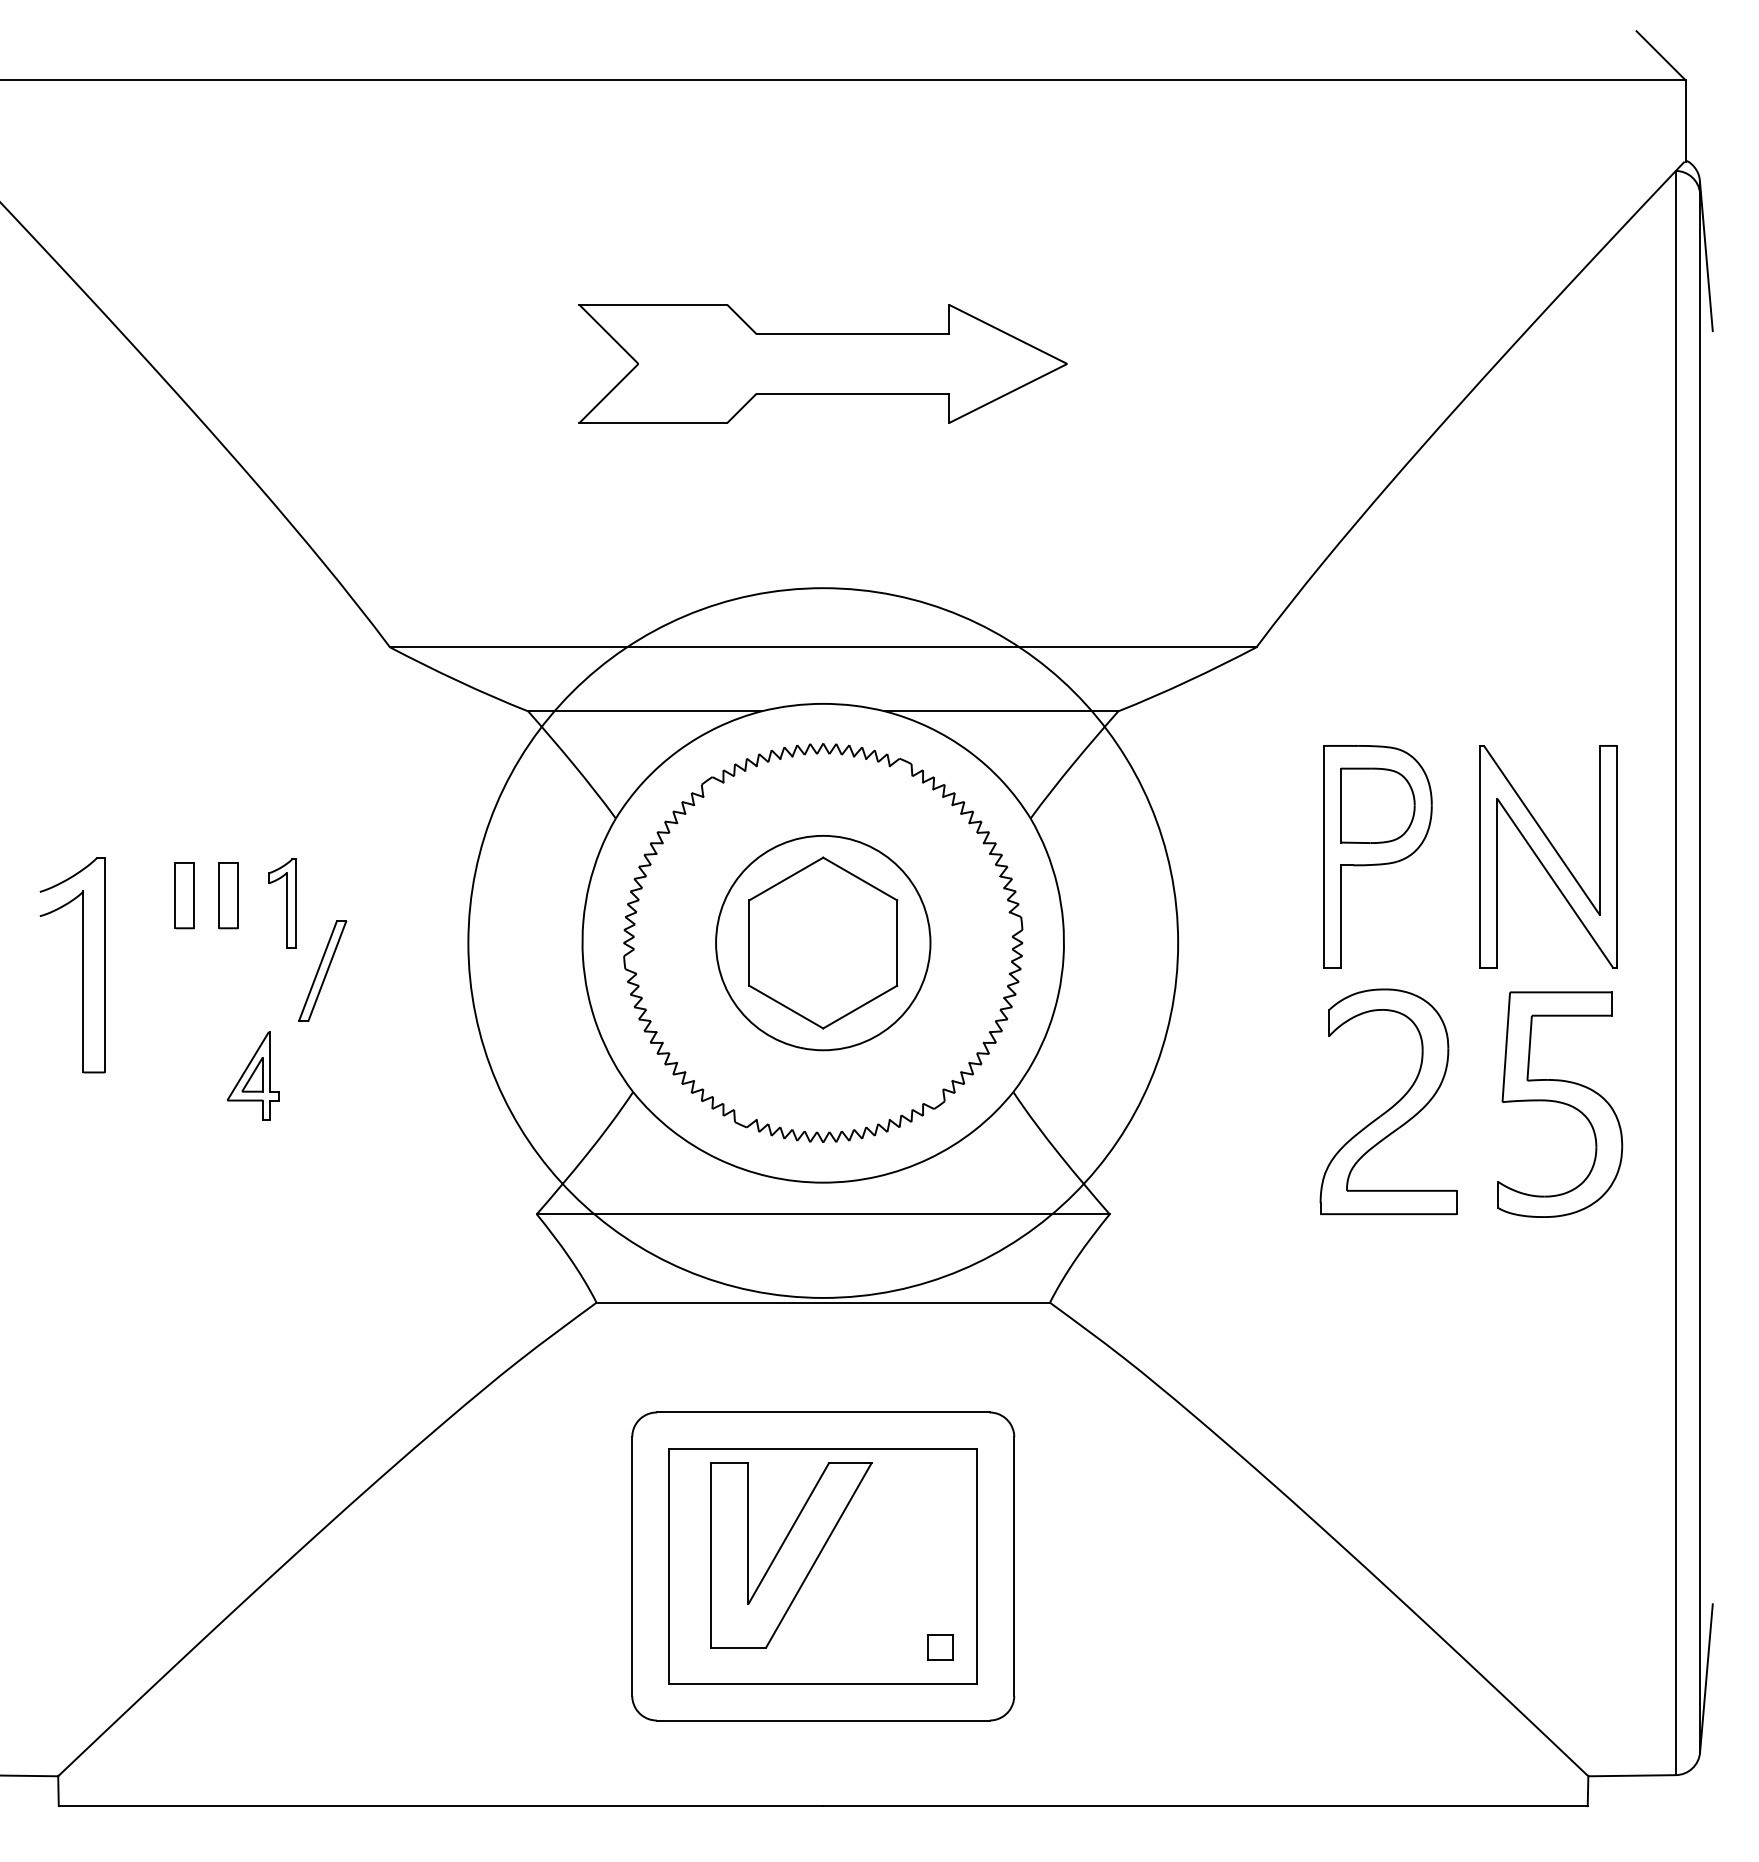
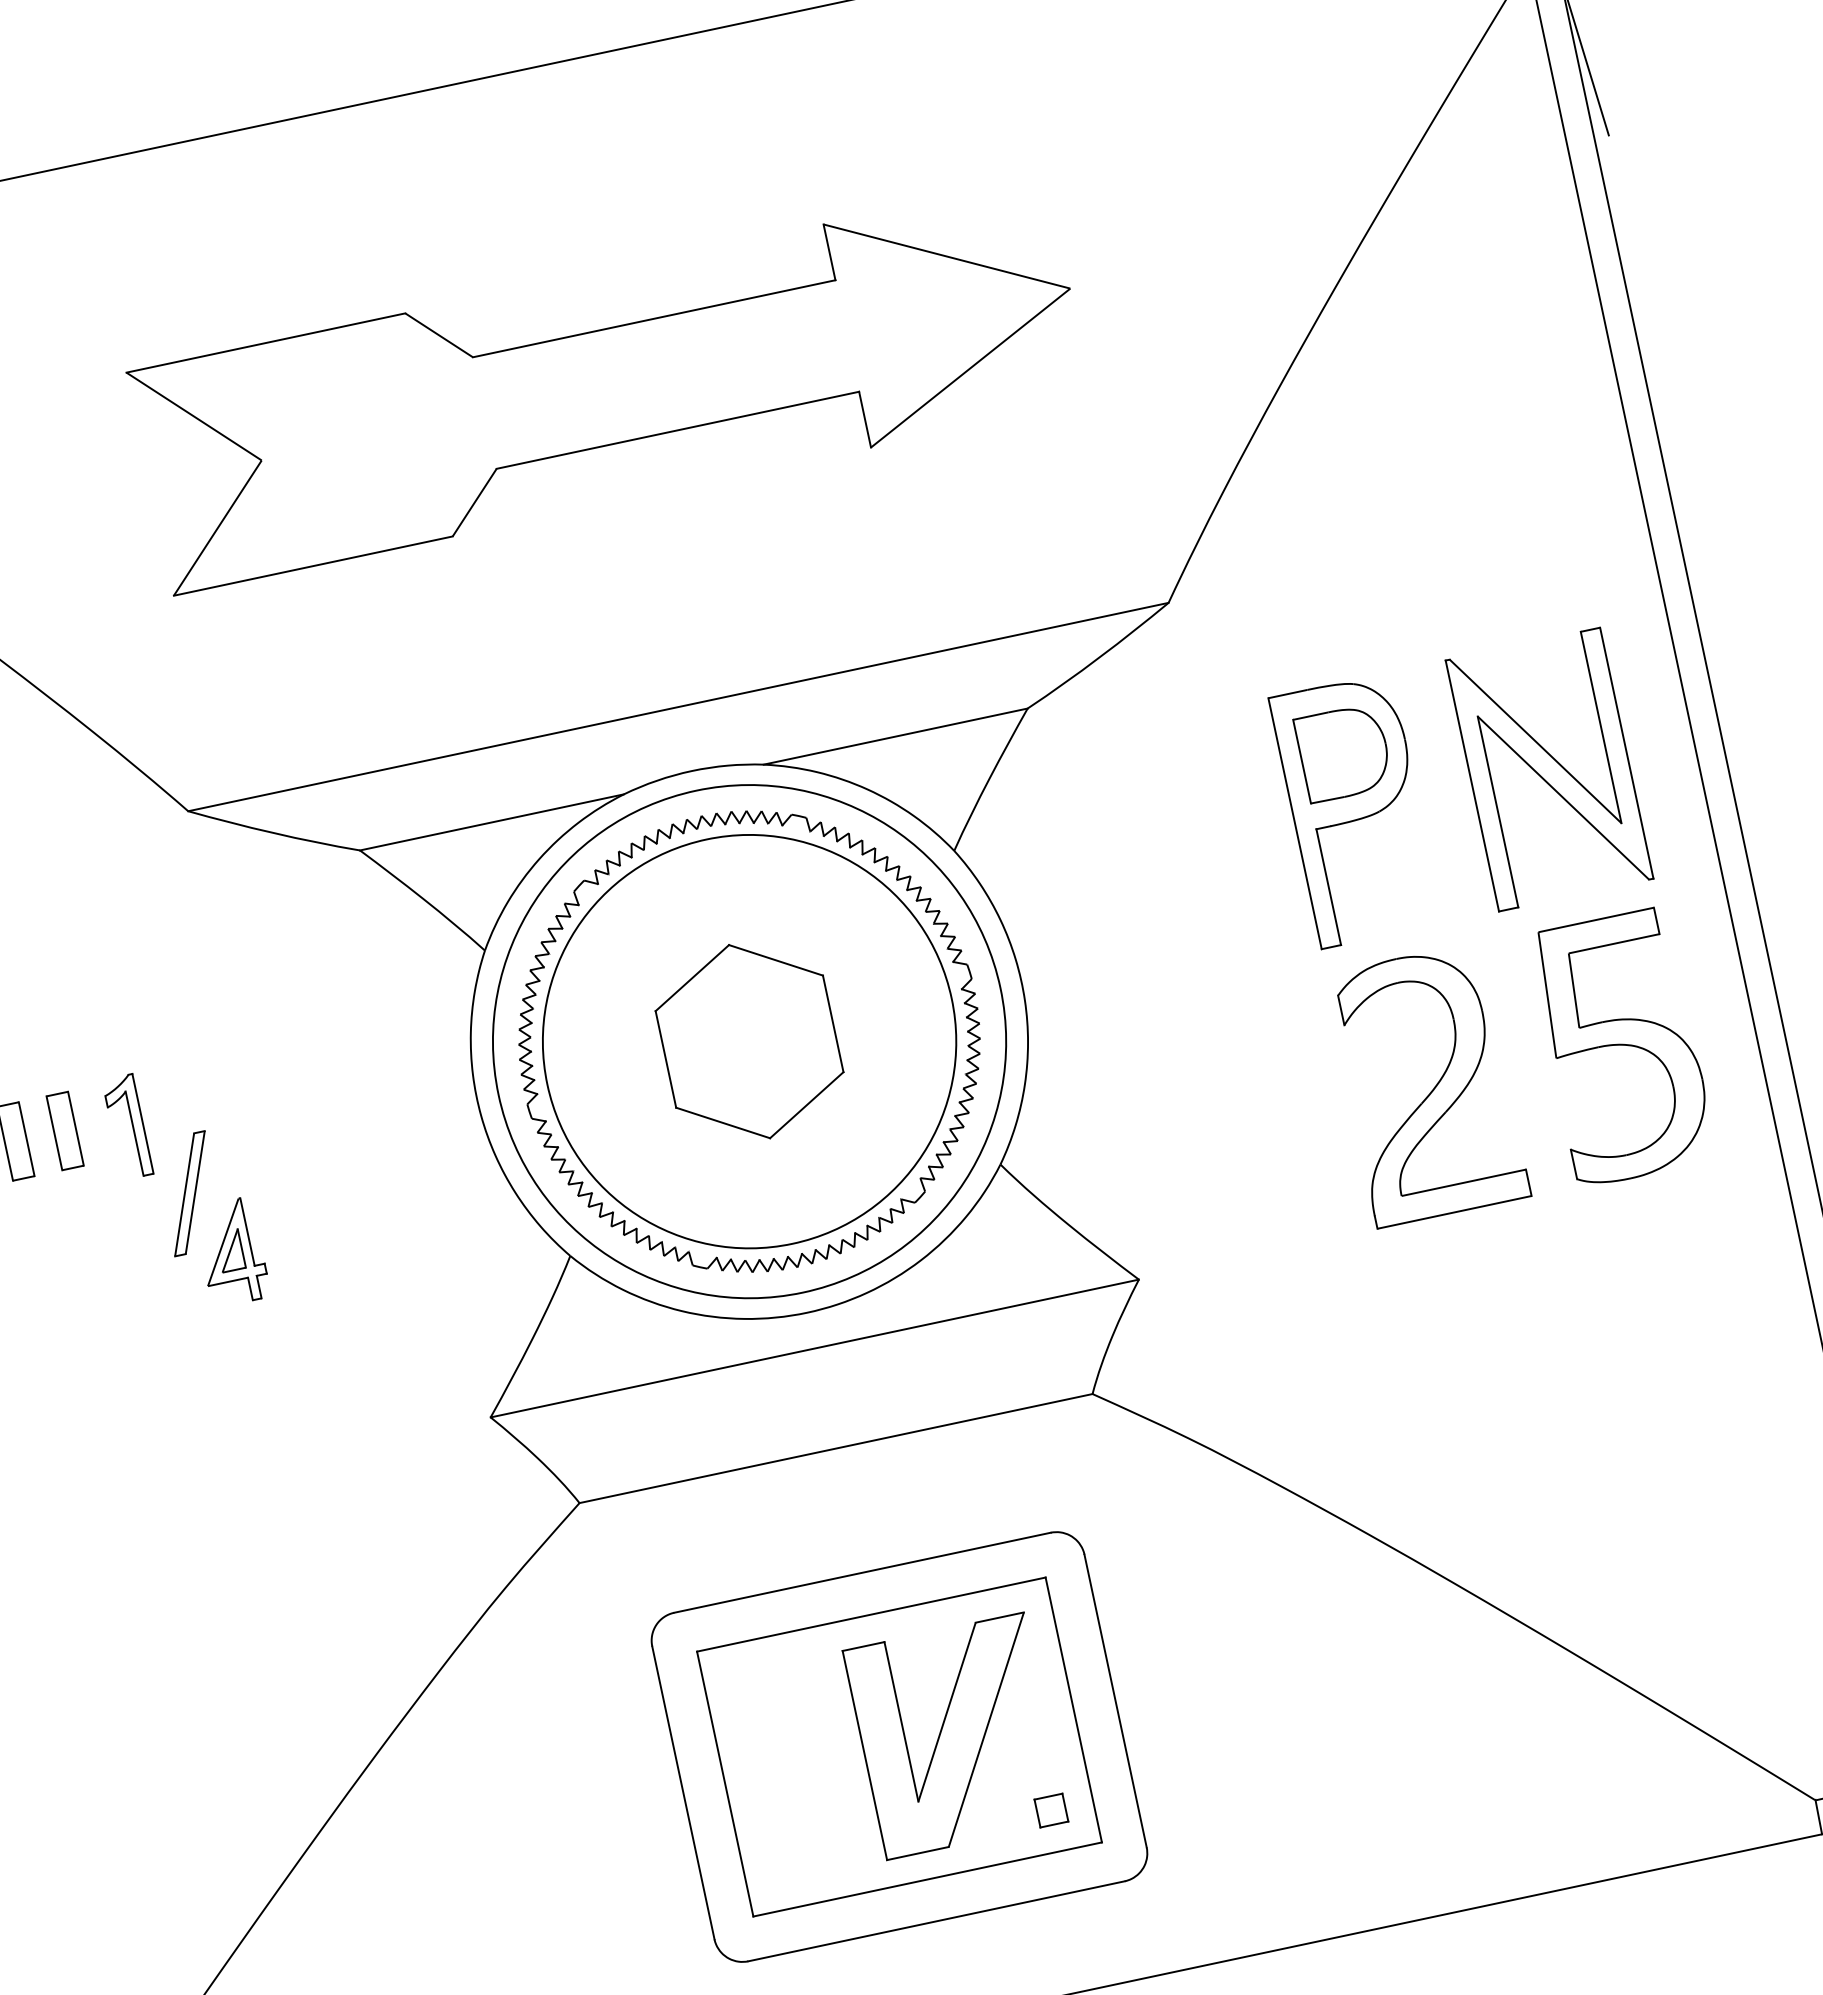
part: (823, 363) -> (610, 385), size x1.67
circle: (822, 942) -> (748, 1041), size x1.67
circle: (823, 942) -> (749, 1040), size x0.62
part: (252, 1075) -> (230, 1251), moved
part: (791, 1555) -> (955, 1736), moved

